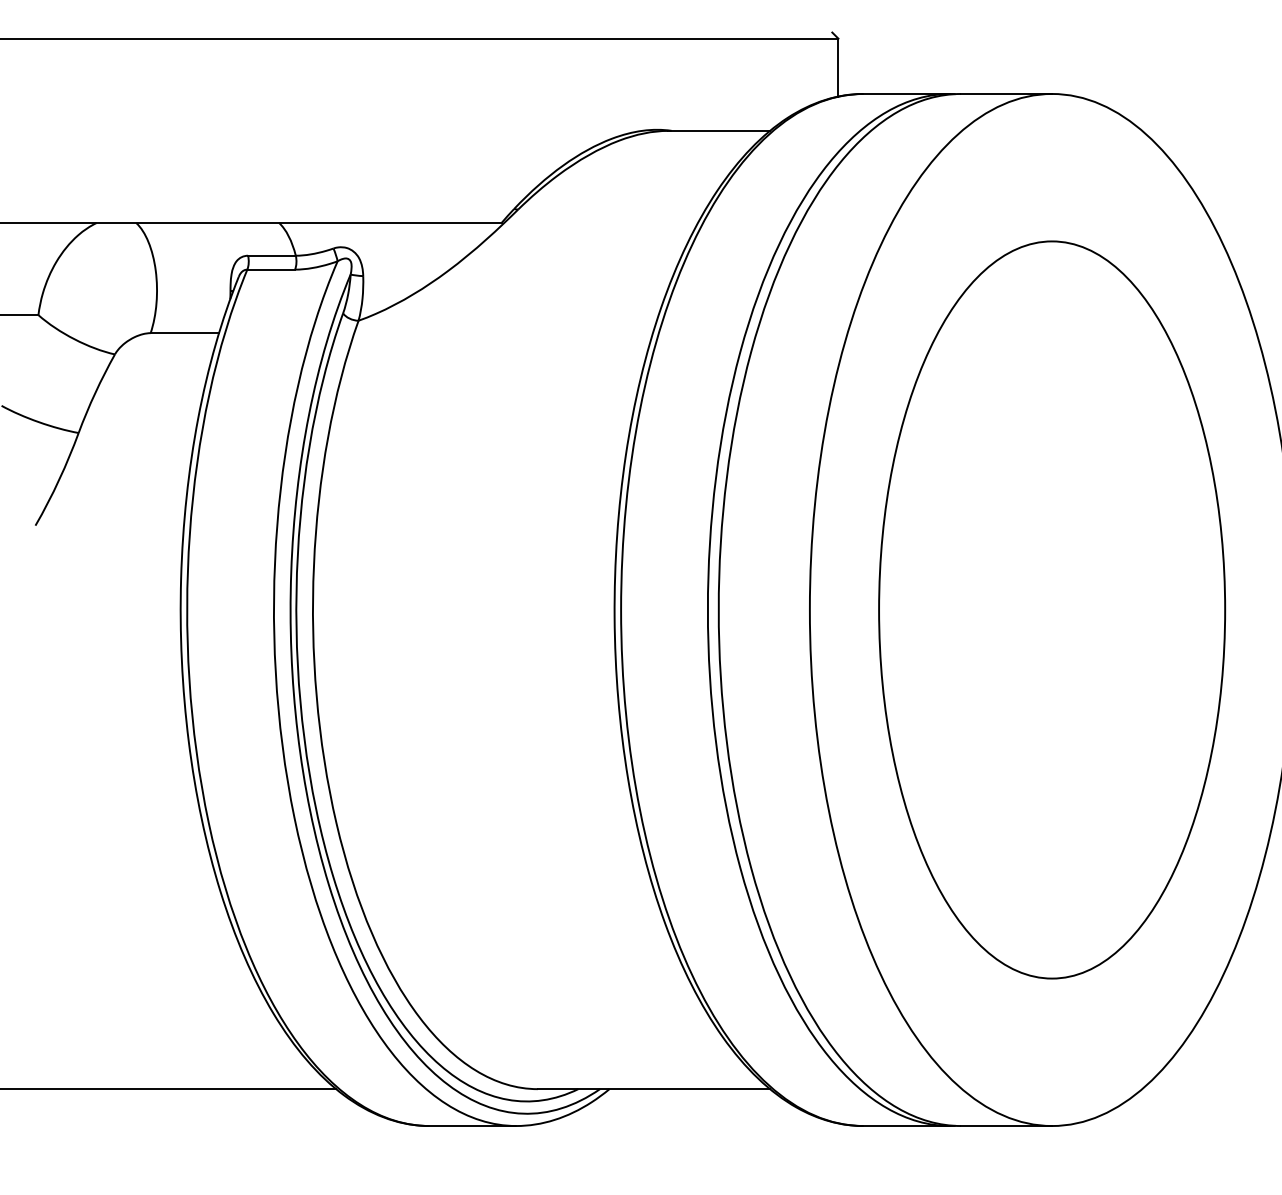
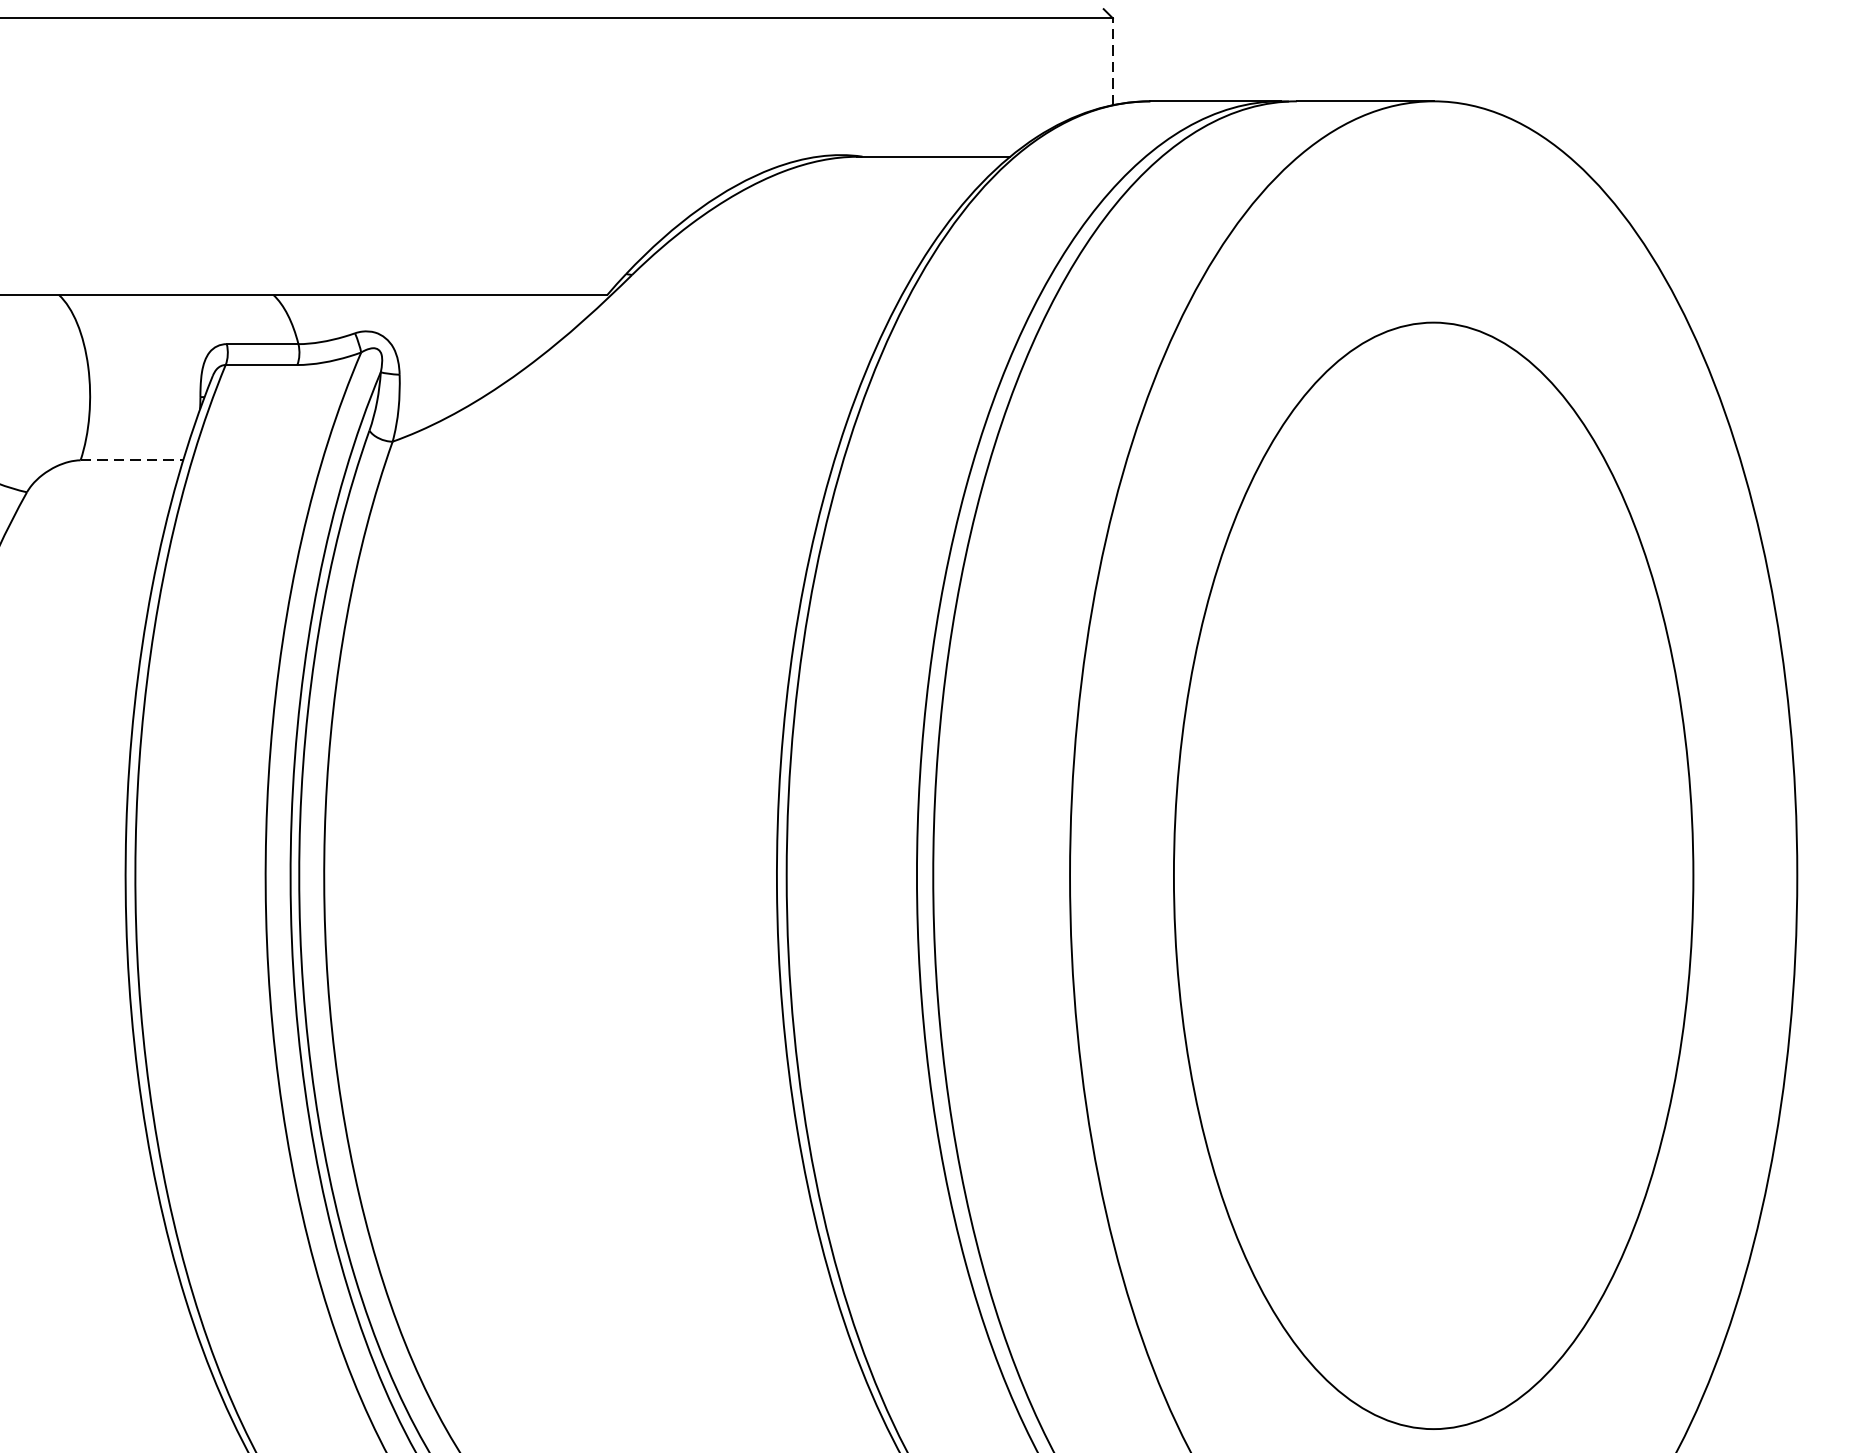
line: (838, 67) -> (1113, 61), solid -> dashed
line: (185, 333) -> (132, 460), solid -> dashed

